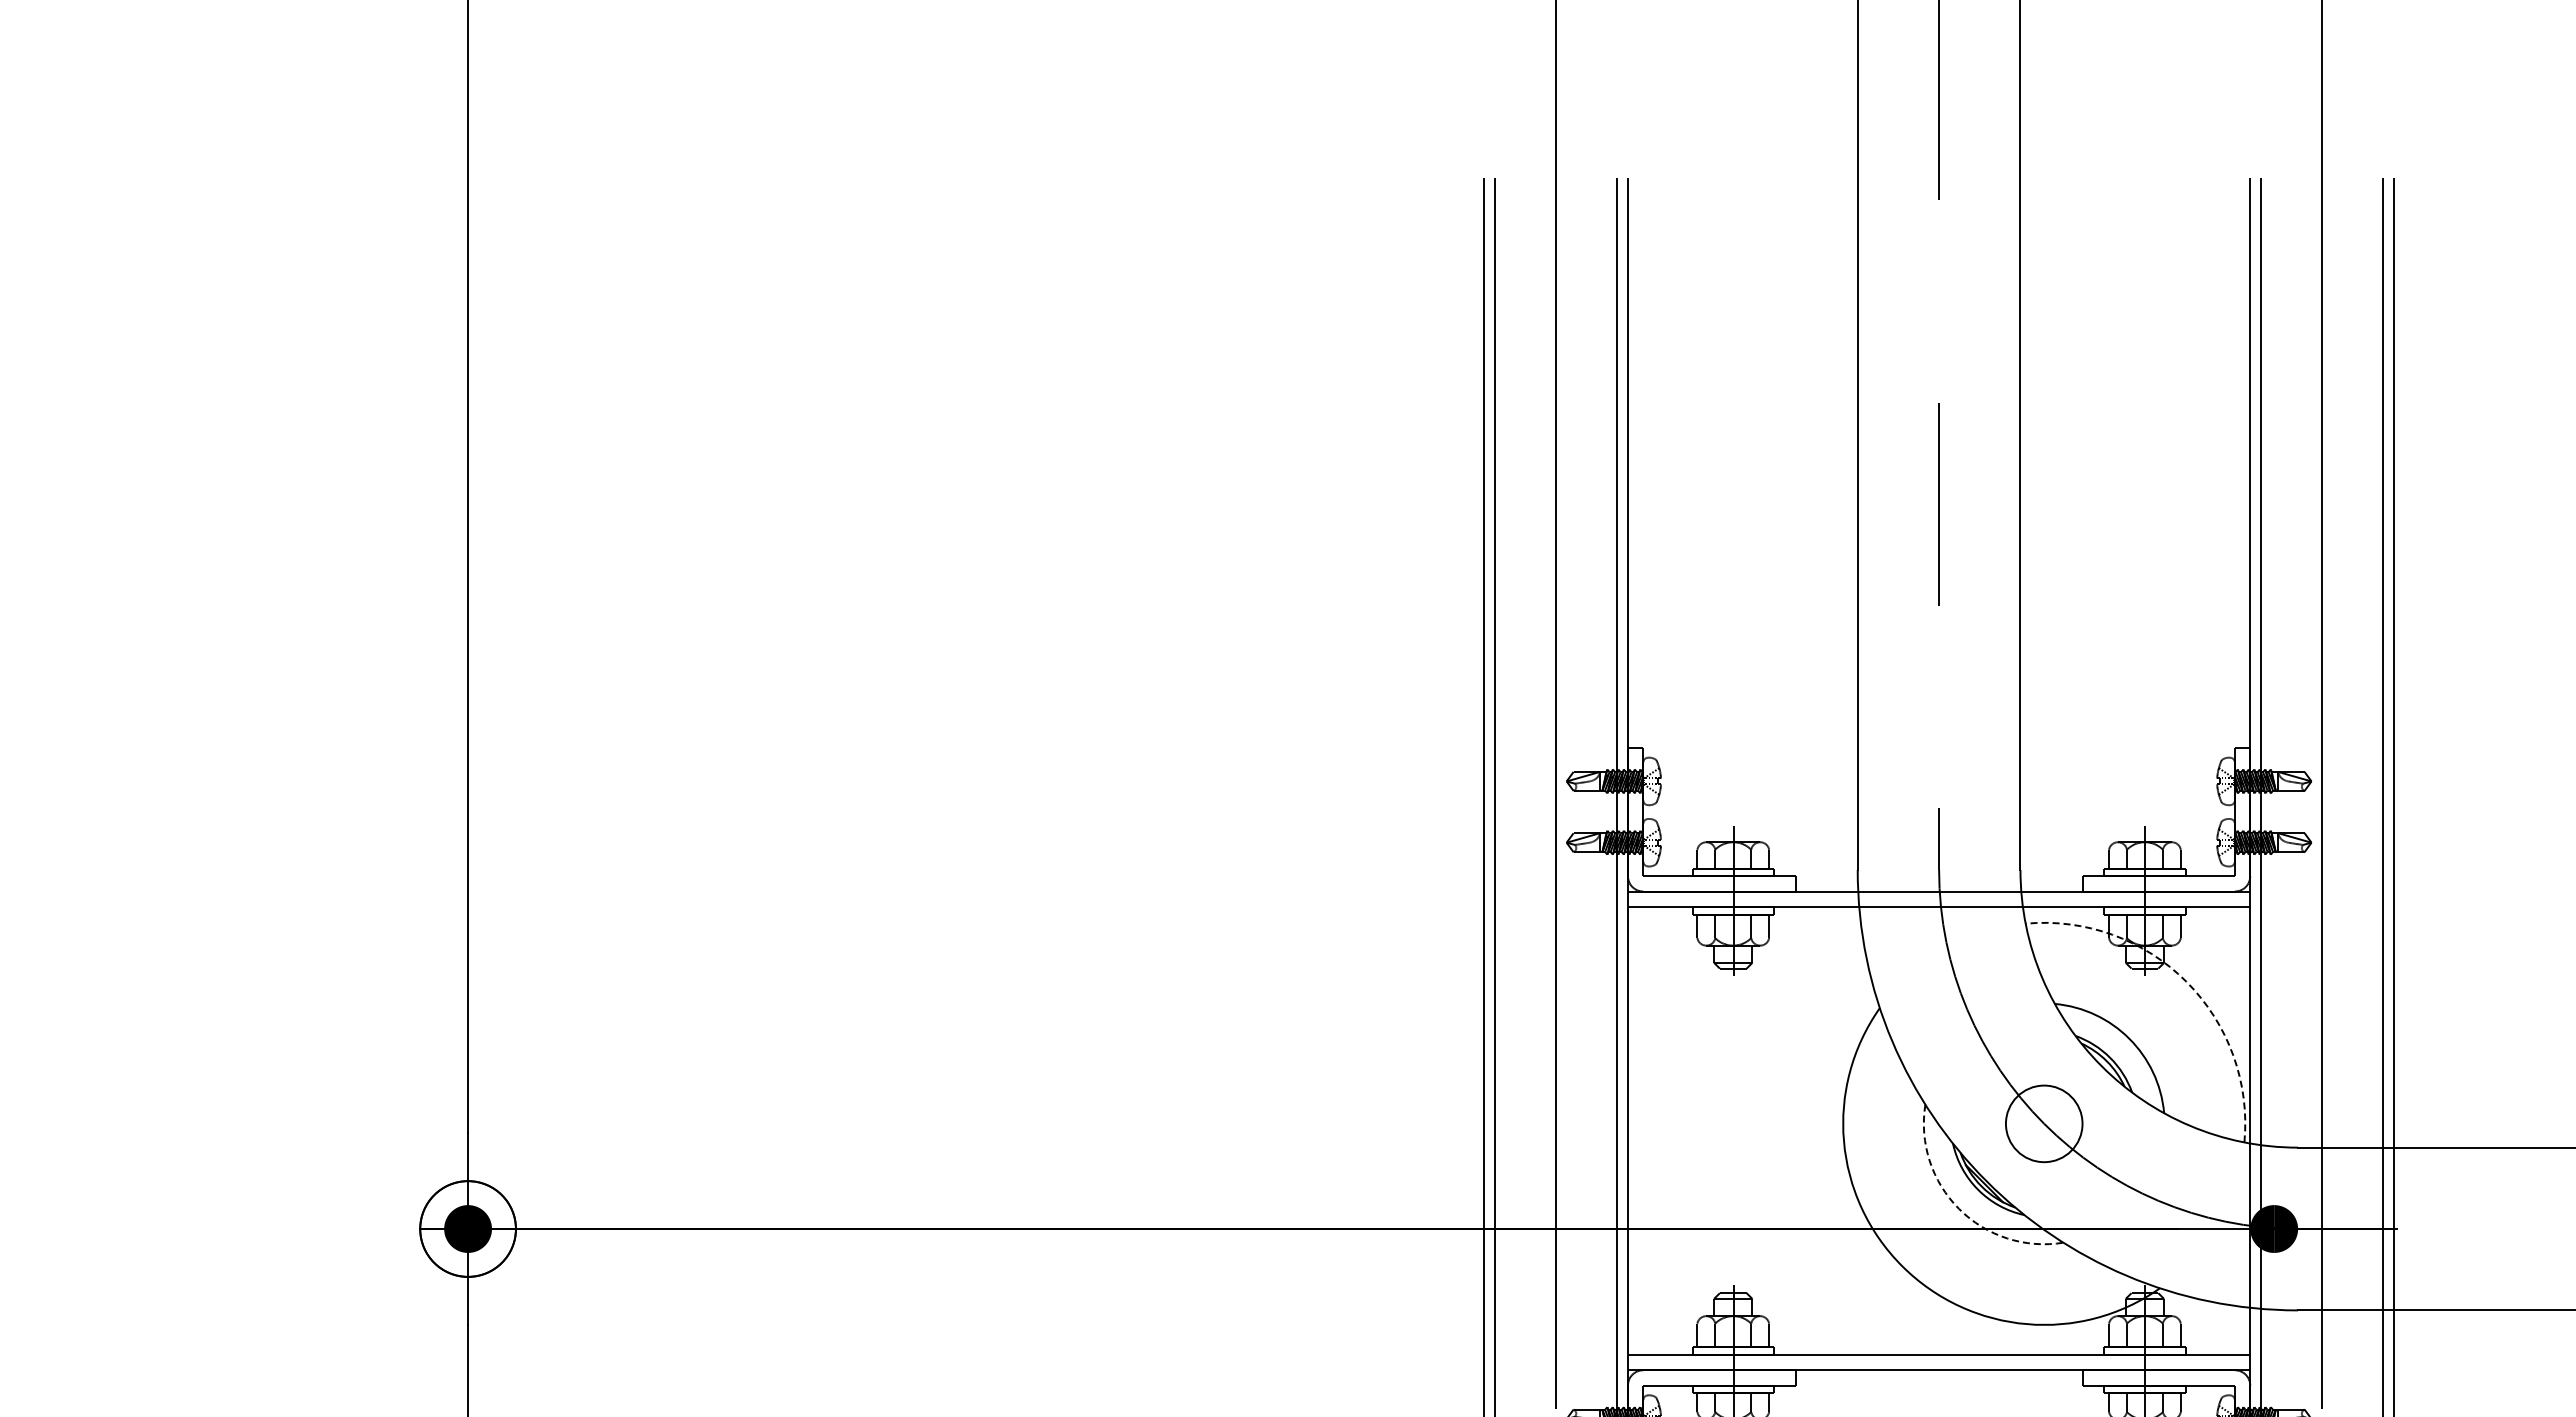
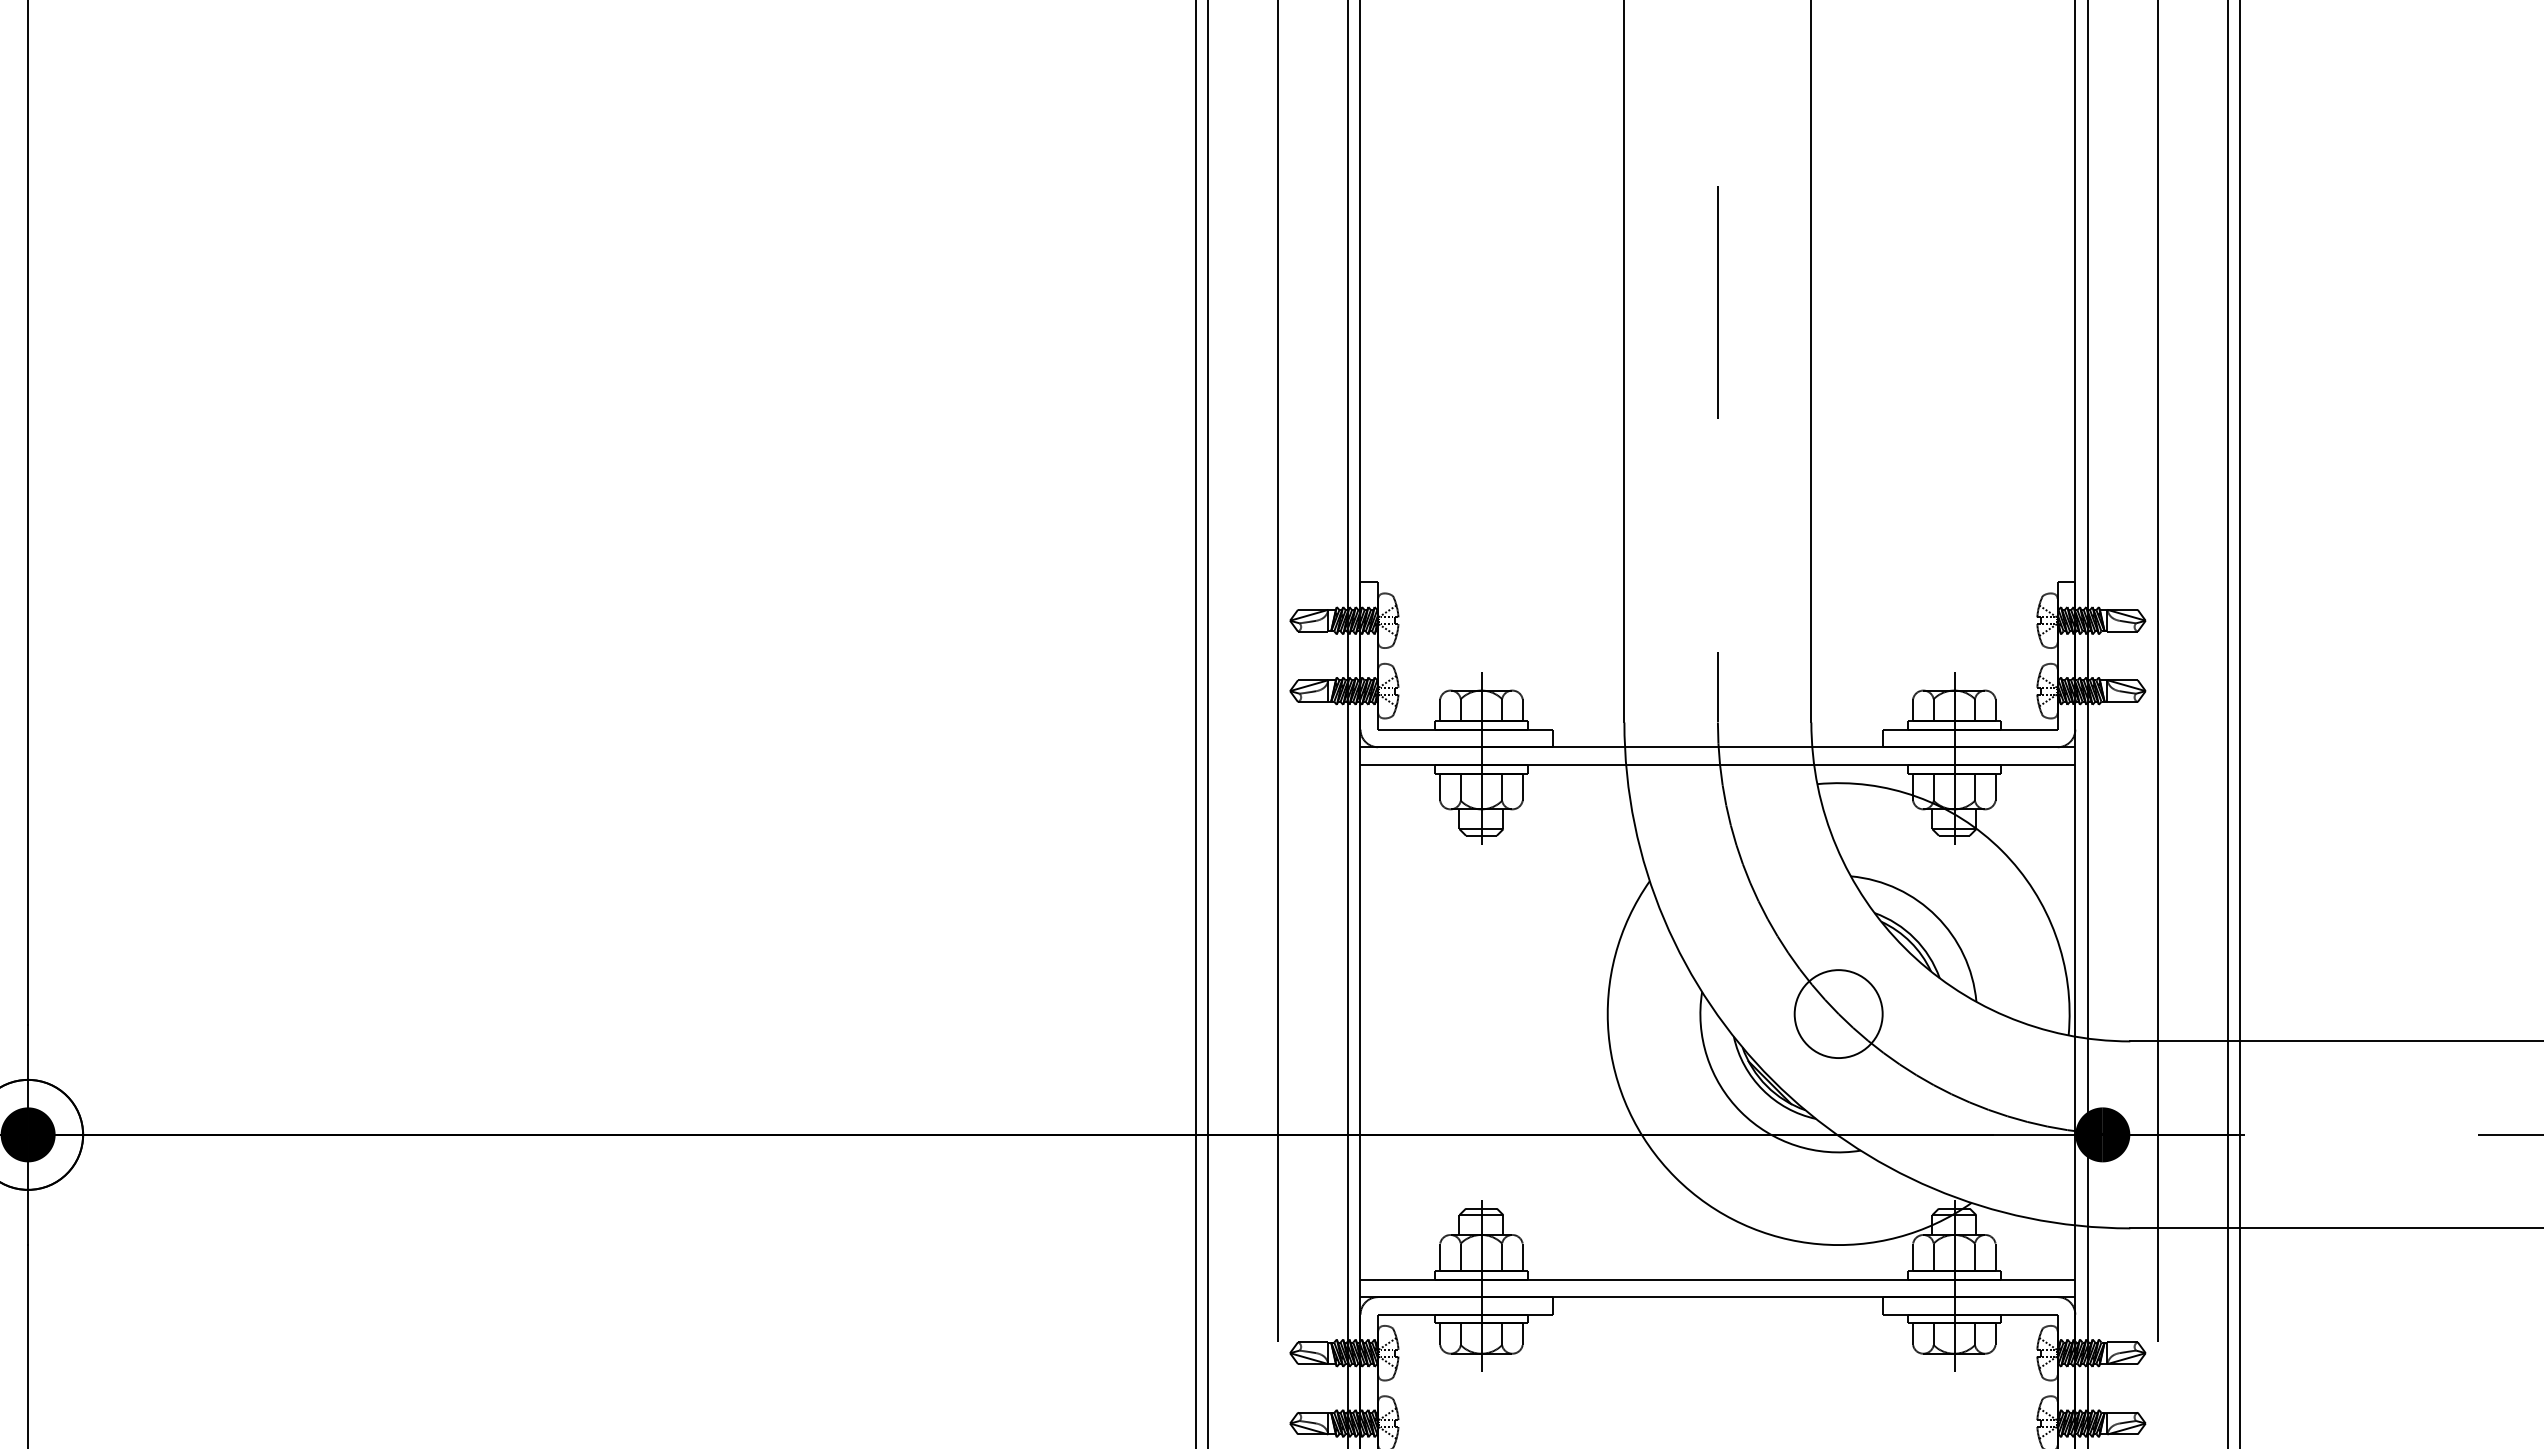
arc: (2186, 981) -> (2002, 850), dashed -> solid
arc: (1959, 1209) -> (1741, 1112), dashed -> solid

